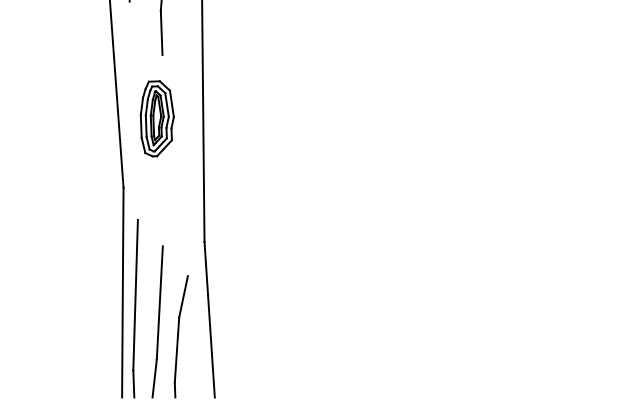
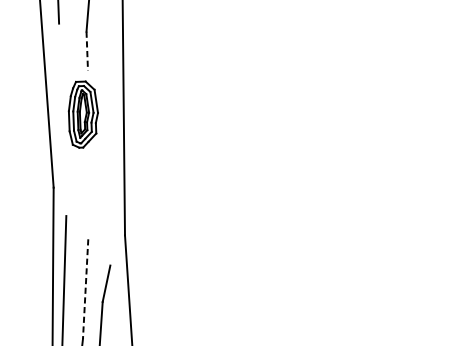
line: (161, 33) -> (87, 51), solid -> dashed
part: (156, 118) -> (82, 114), moved
line: (159, 302) -> (85, 288), solid -> dashed

